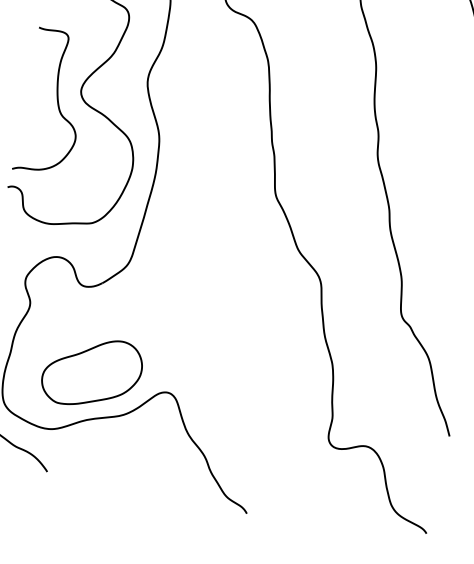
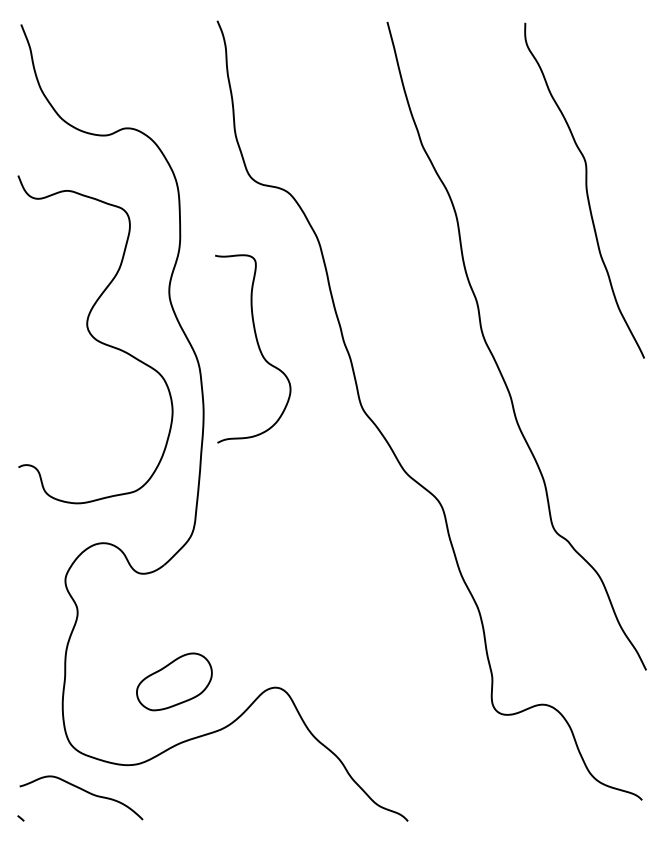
curve: (57, 102) -> (257, 346), moved
part: (92, 372) -> (174, 681), size x0.6

